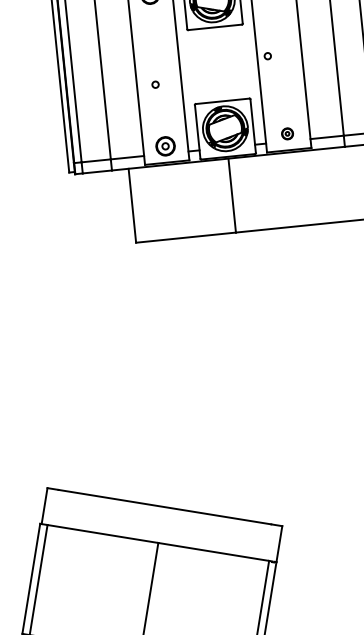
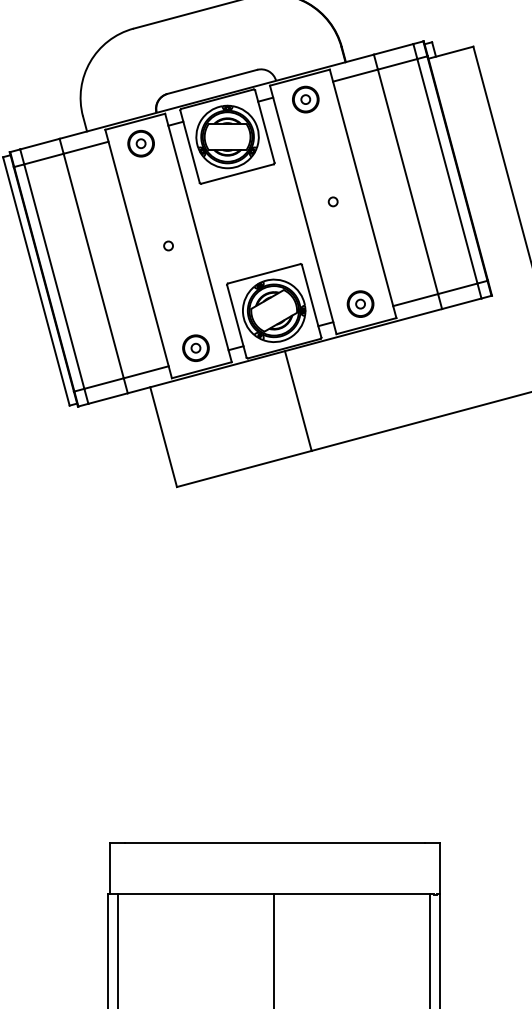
circle: (267, 55) -> (332, 201), moved
circle: (155, 84) -> (168, 245), moved
part: (287, 133) -> (360, 303), size x1.67

